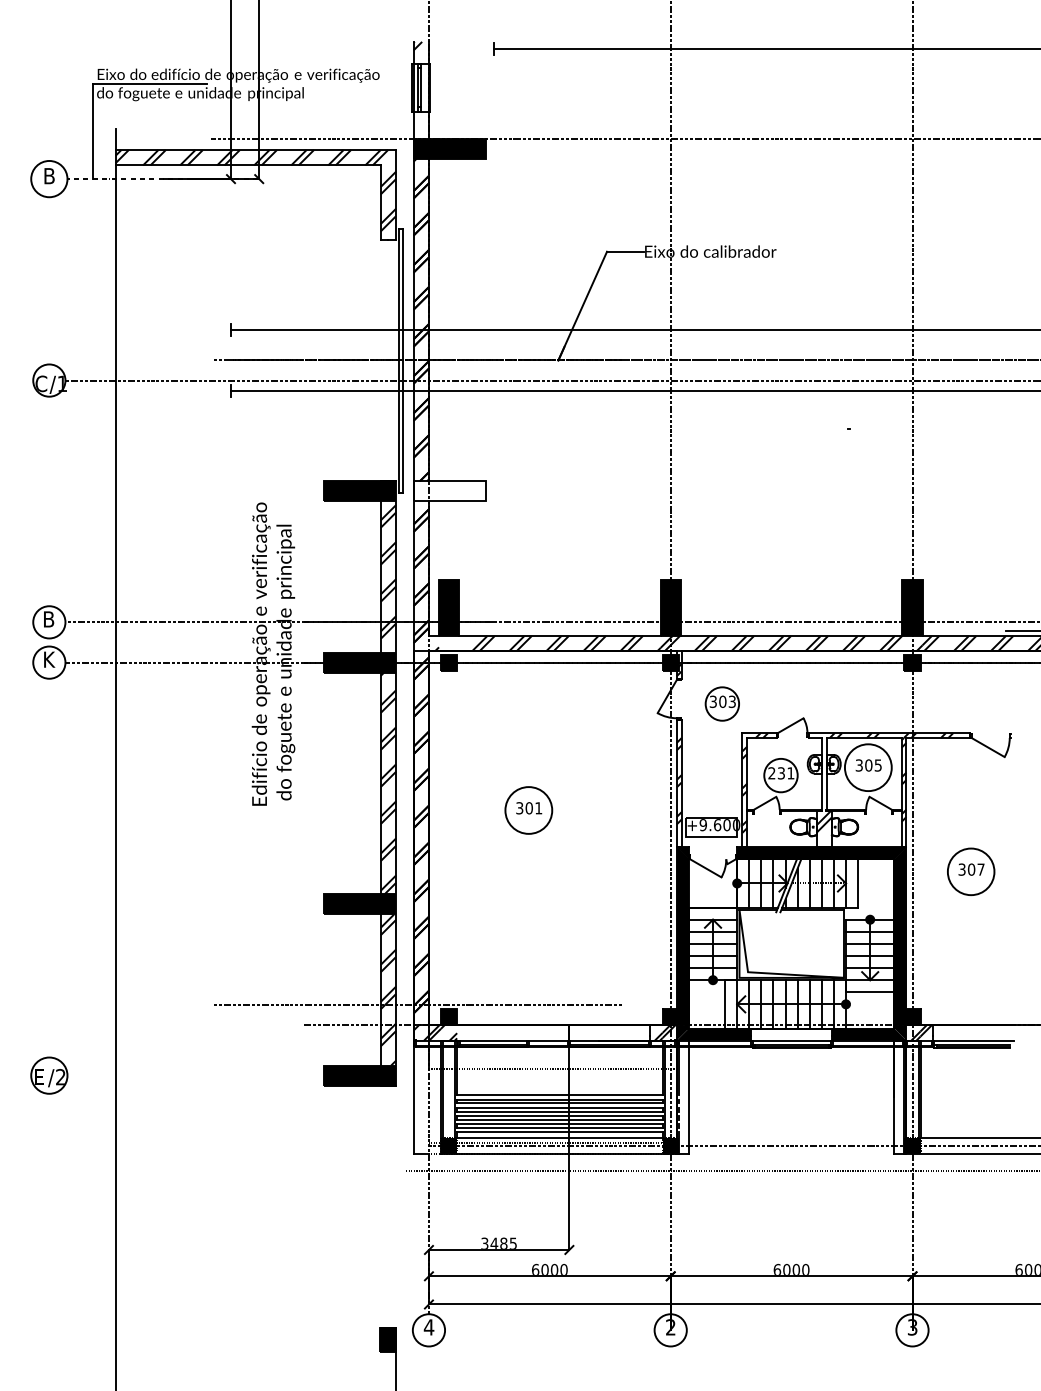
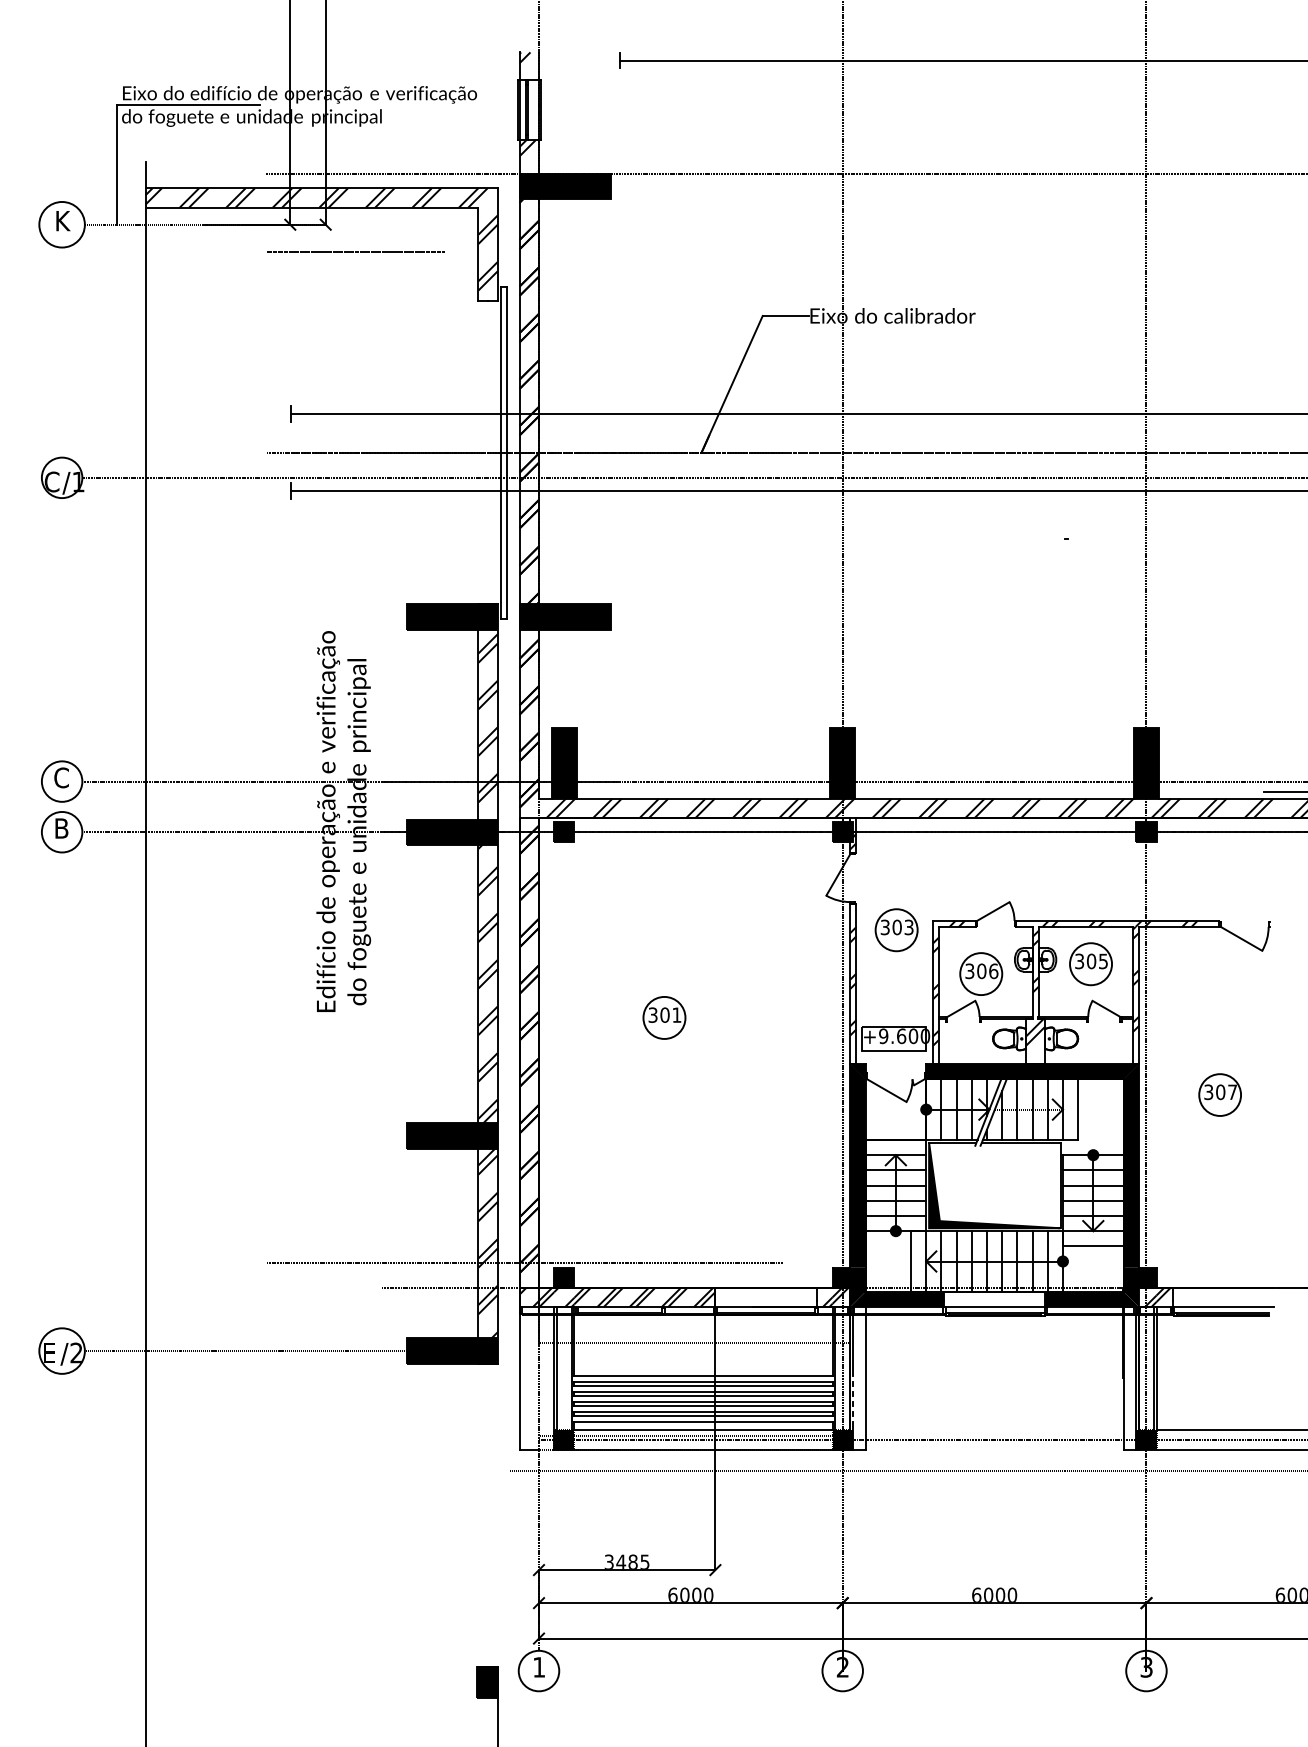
hatch: (419, 117) -> (527, 147), added
text: (50, 176) -> (63, 221), B -> K
line: (282, 200) -> (355, 251), added
fill: (449, 490) -> (564, 616), added
text: (48, 619) -> (61, 777), B -> C
hatch: (448, 643) -> (563, 808), added
text: (50, 659) -> (63, 828), K -> B
part: (722, 704) -> (896, 930), moved
hatch: (824, 765) -> (1035, 961), added
circle: (868, 767) -> (1091, 964), size x0.71
text: (781, 773) -> (981, 971), 231 -> 306
circle: (528, 810) -> (664, 1017), size x0.71
circle: (971, 871) -> (1220, 1094), size x0.71
fill: (791, 943) -> (994, 1185), added
hatch: (512, 1033) -> (644, 1297), added
line: (202, 1075) -> (254, 1351), added
text: (428, 1327) -> (538, 1667), 4 -> 1

